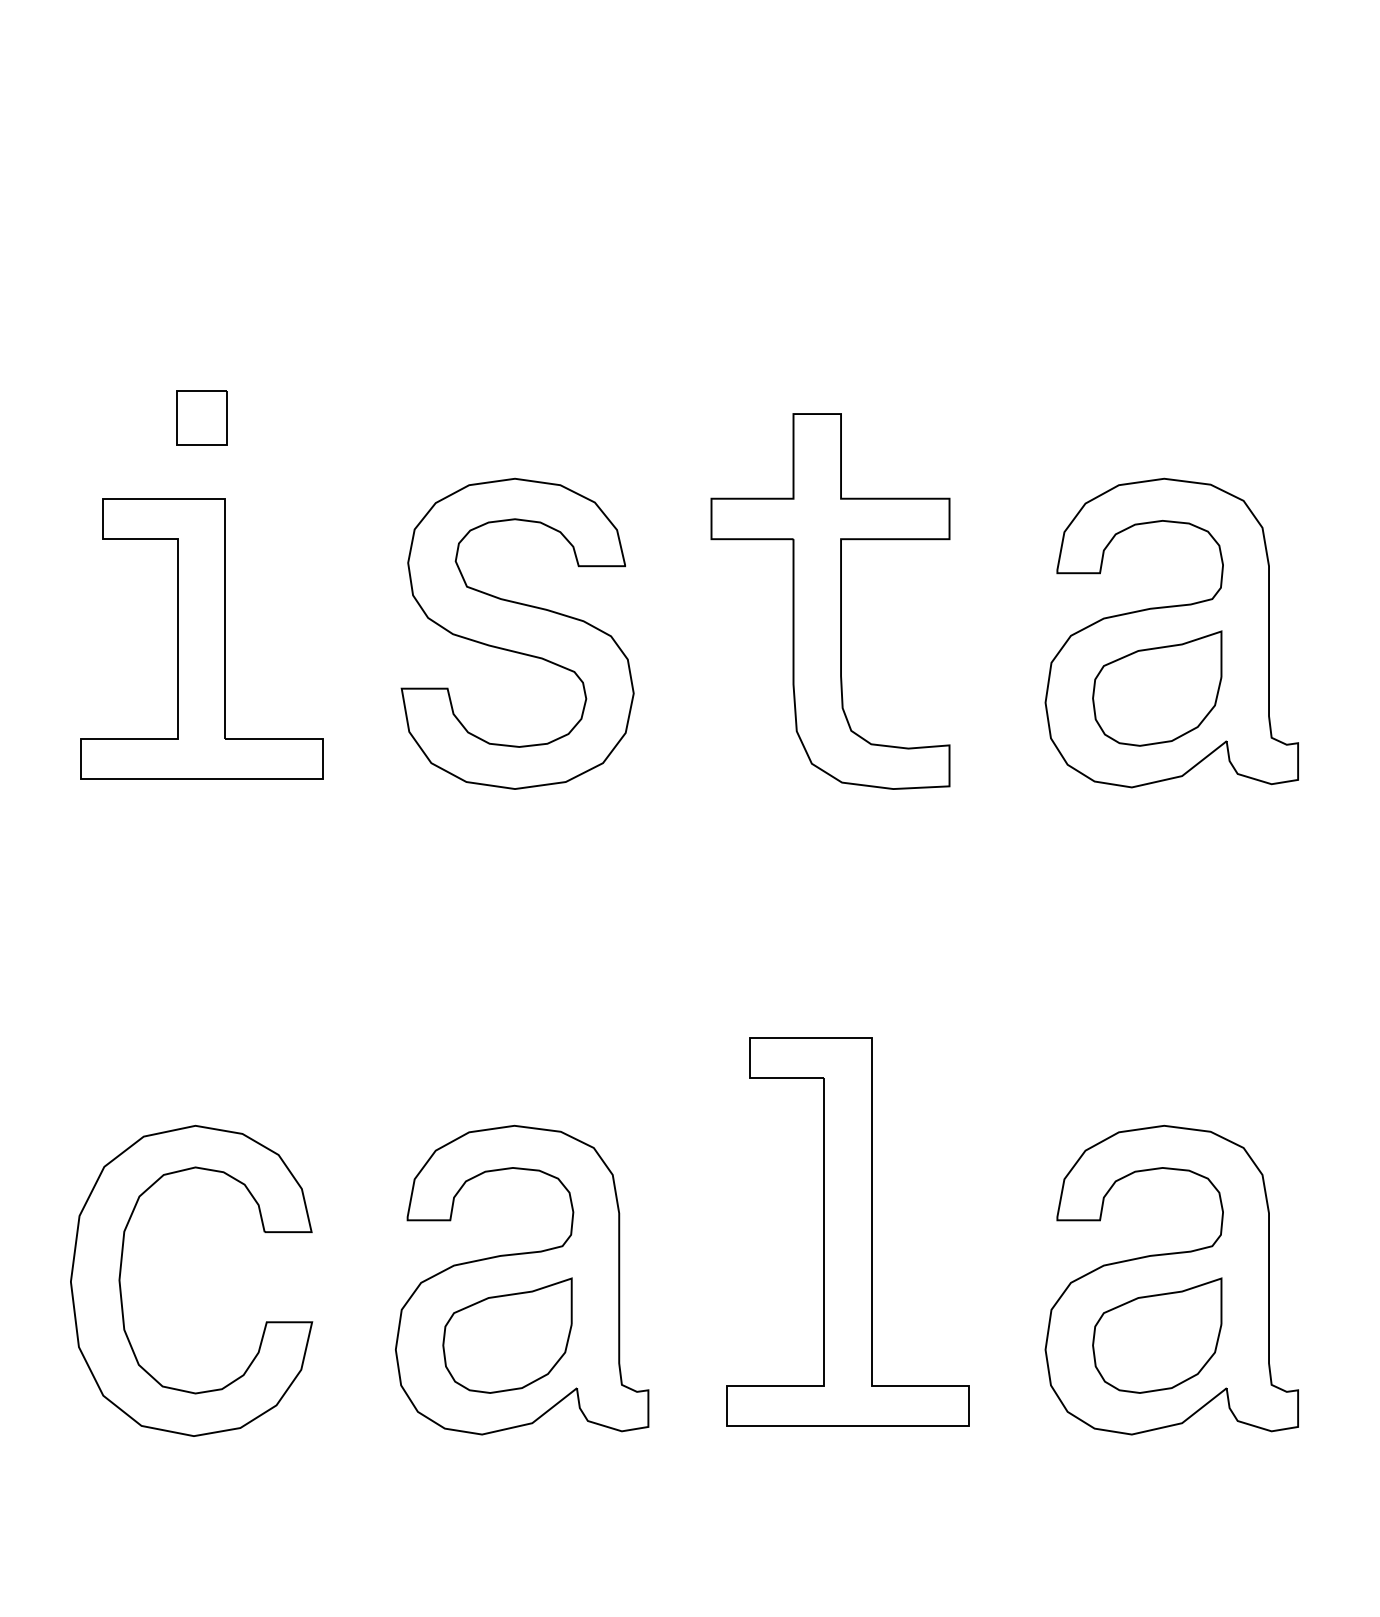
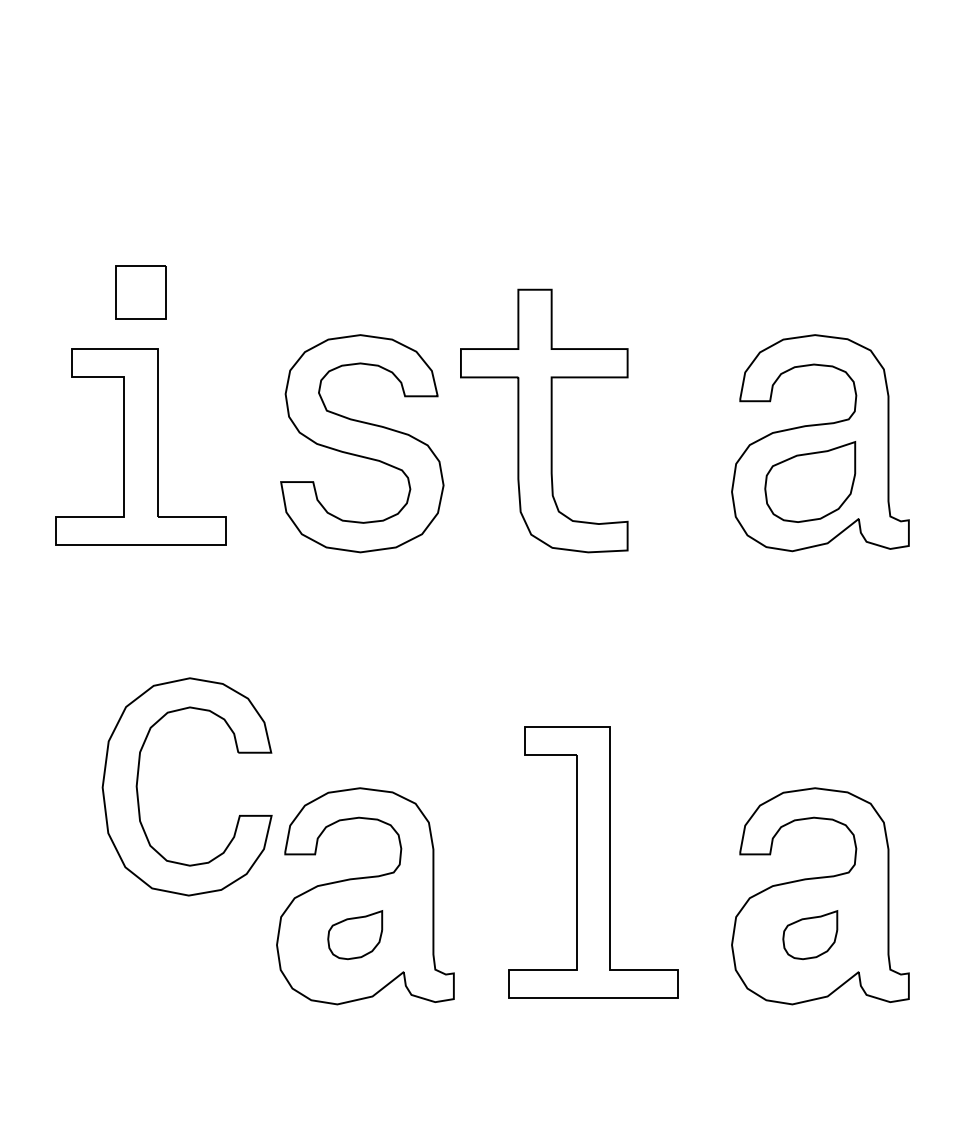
part: (201, 417) -> (140, 292), size x1.4
part: (830, 601) -> (544, 421), moved
part: (121, 1287) -> (138, 791), moved
part: (507, 1335) -> (355, 935), size x0.6
part: (1157, 1335) -> (810, 935), size x0.6

